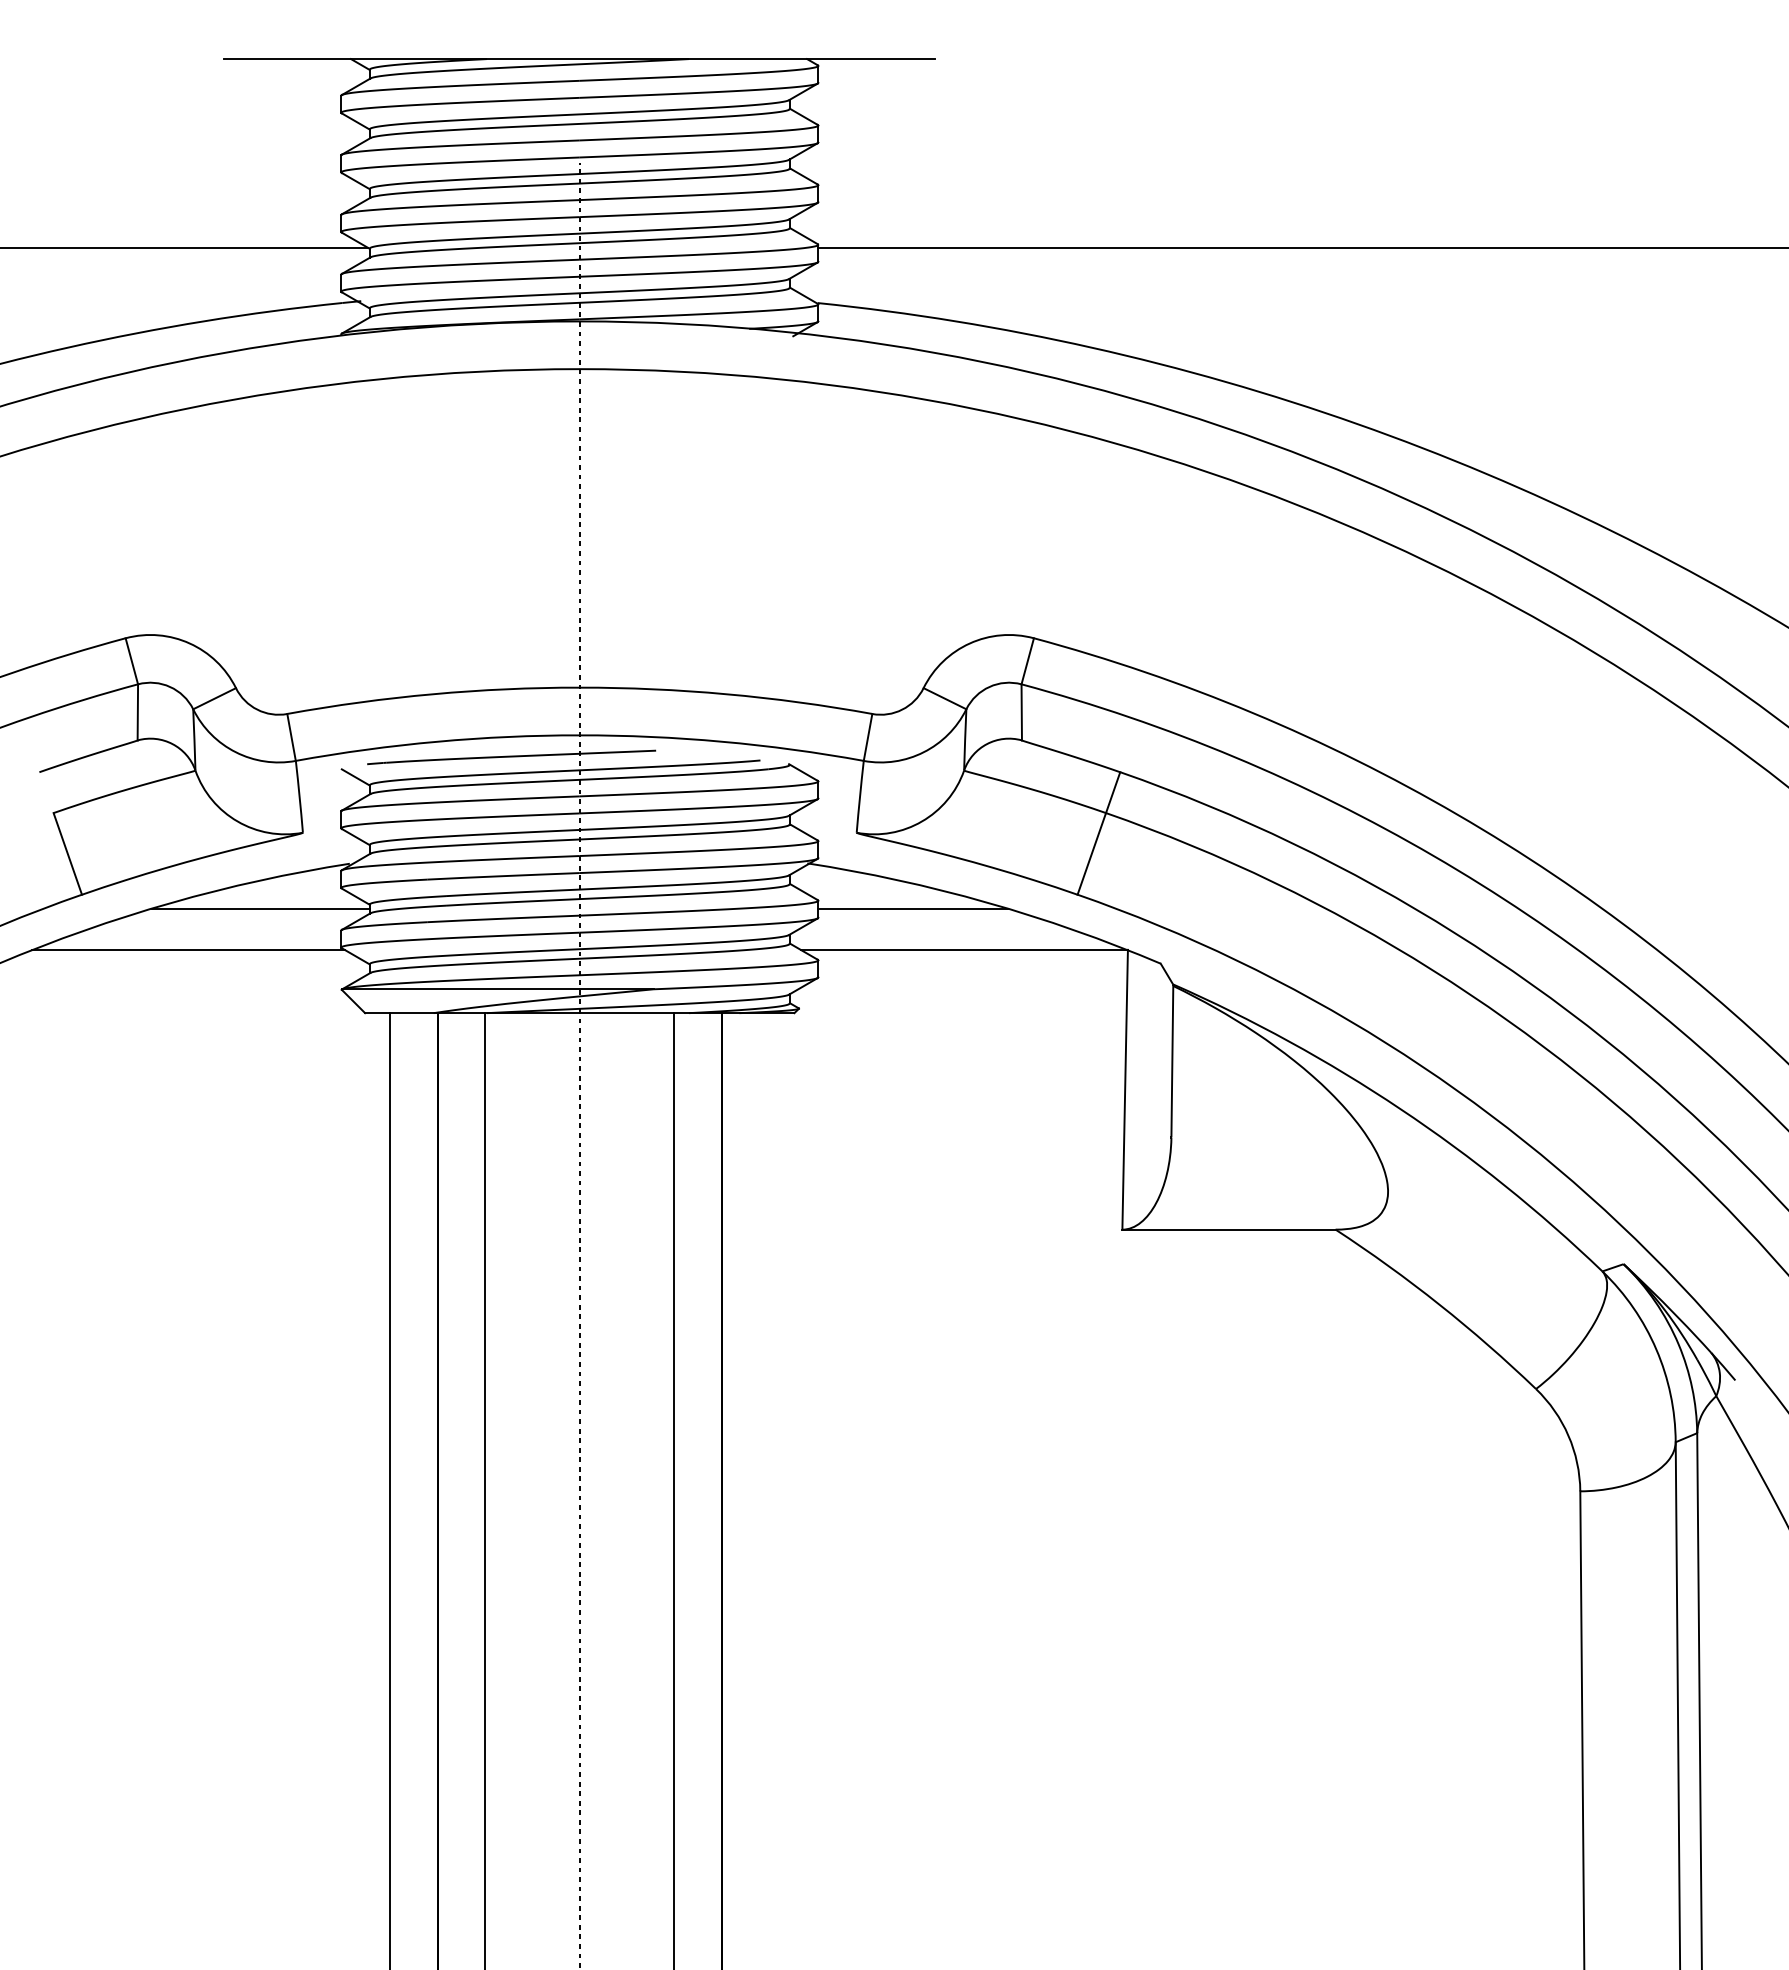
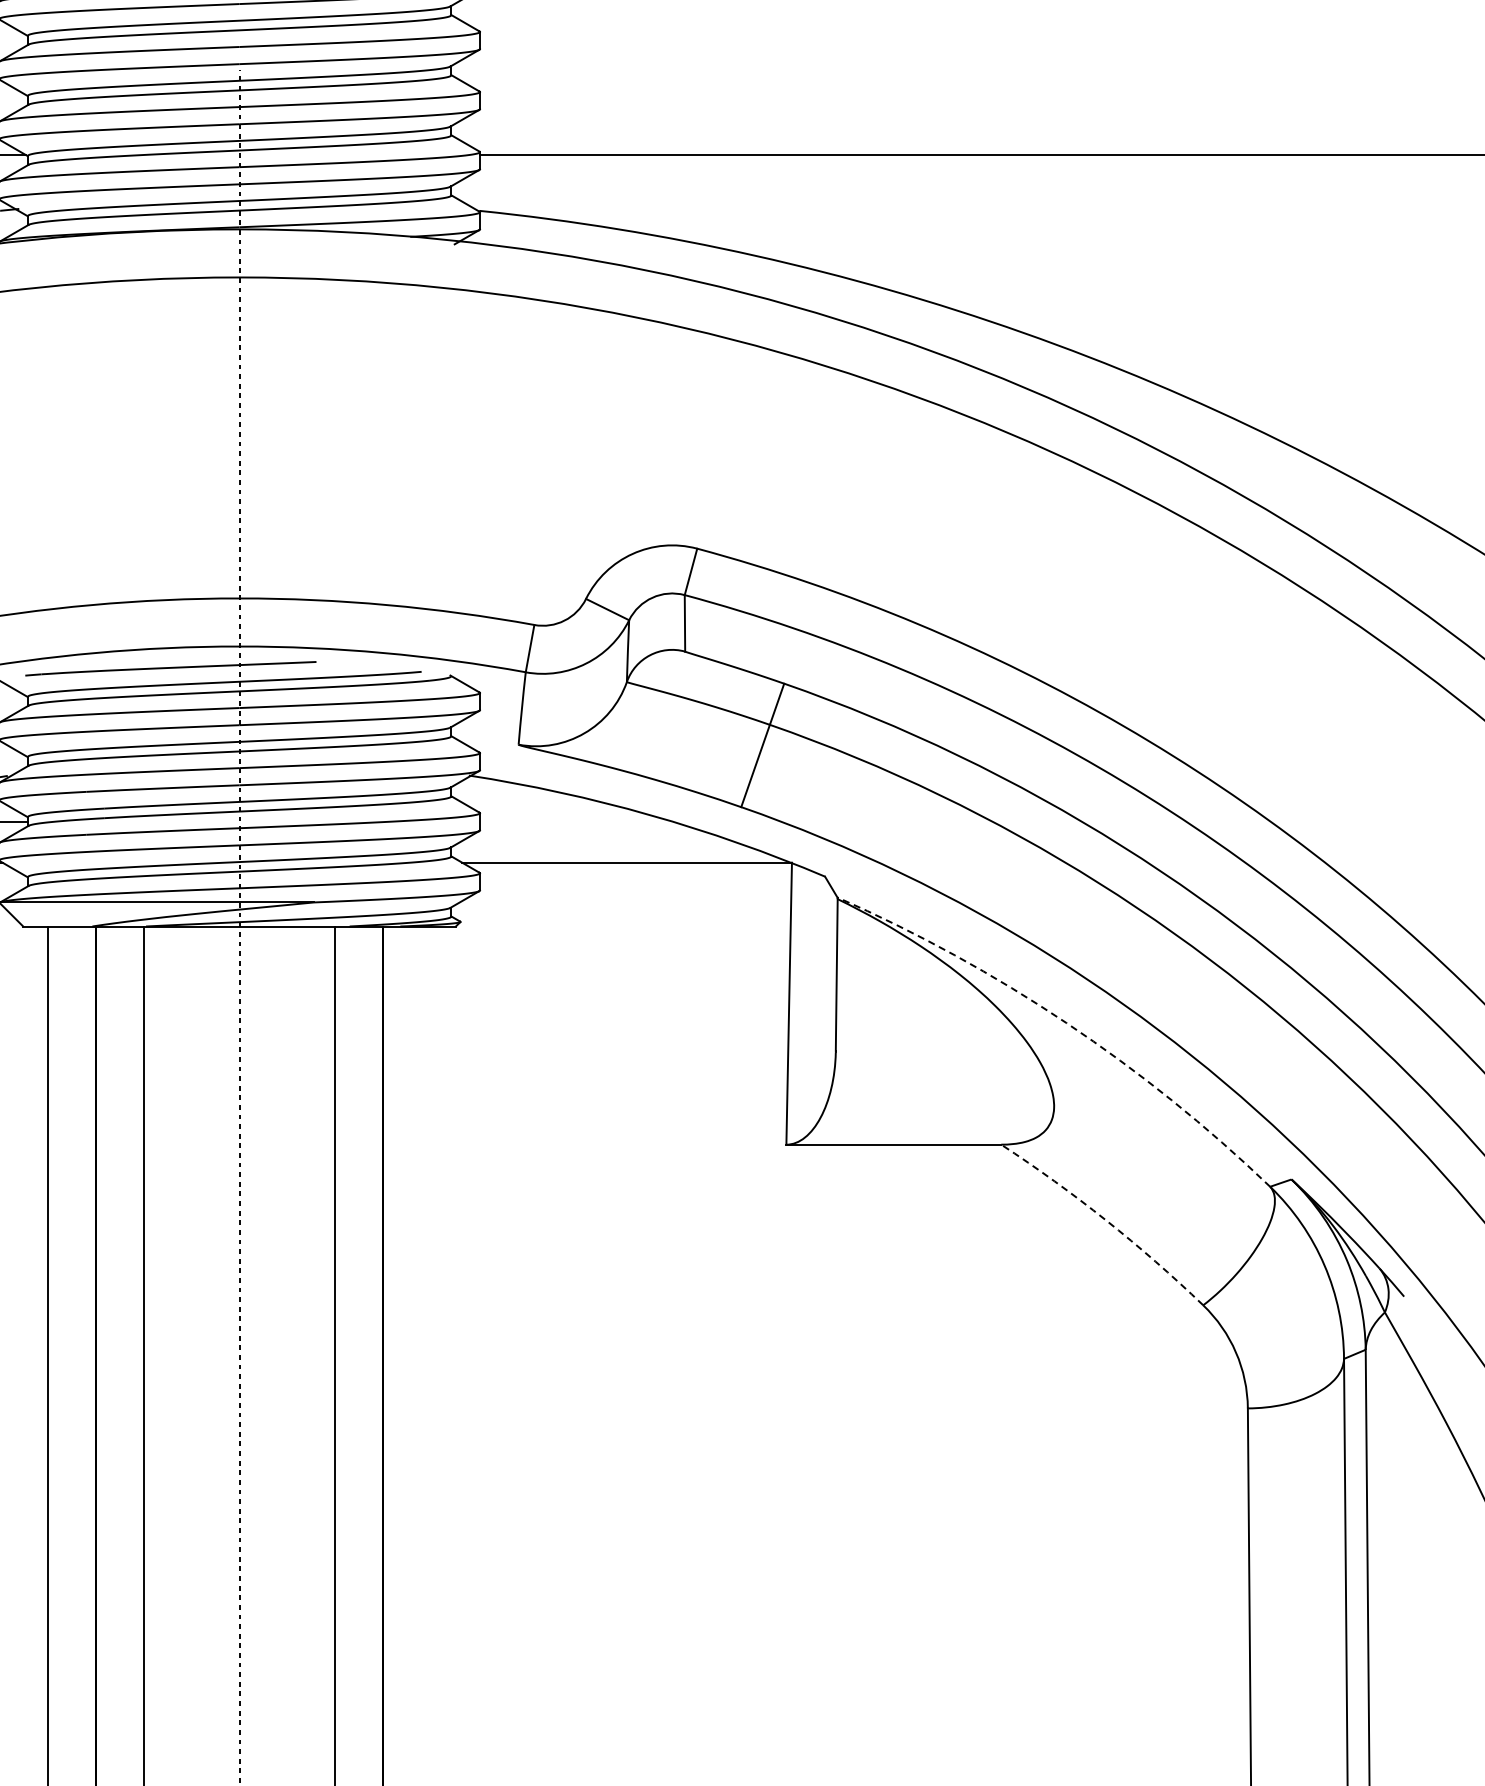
line: (912, 909) -> (574, 822), removed
arc: (1400, 1109) -> (1066, 1023), solid -> dashed
arc: (1439, 1304) -> (1105, 1220), solid -> dashed

